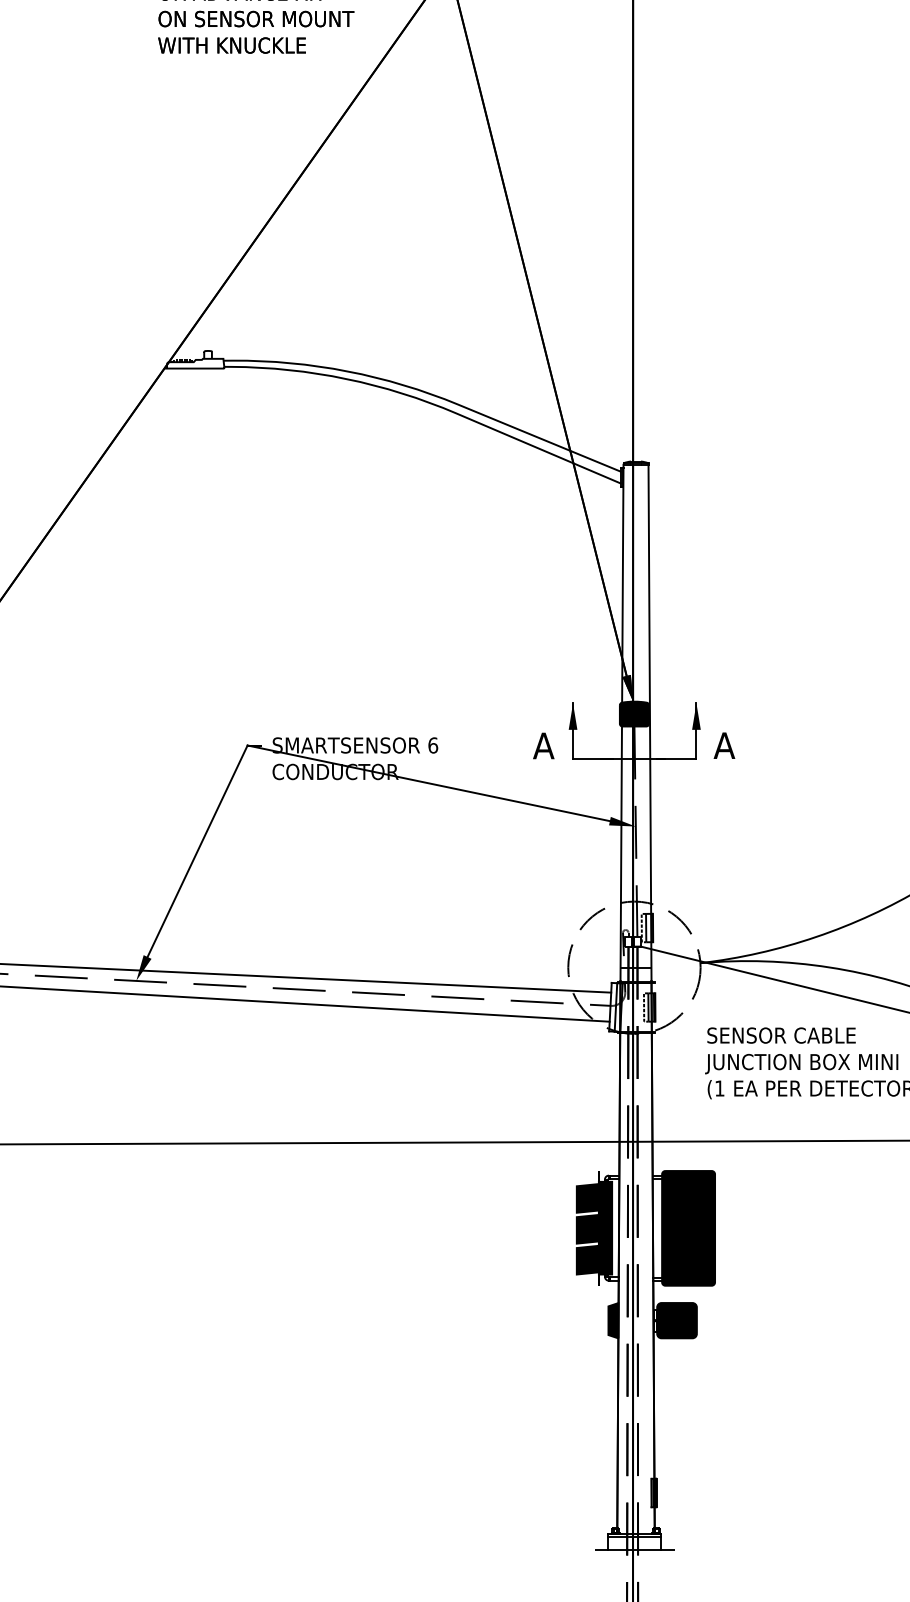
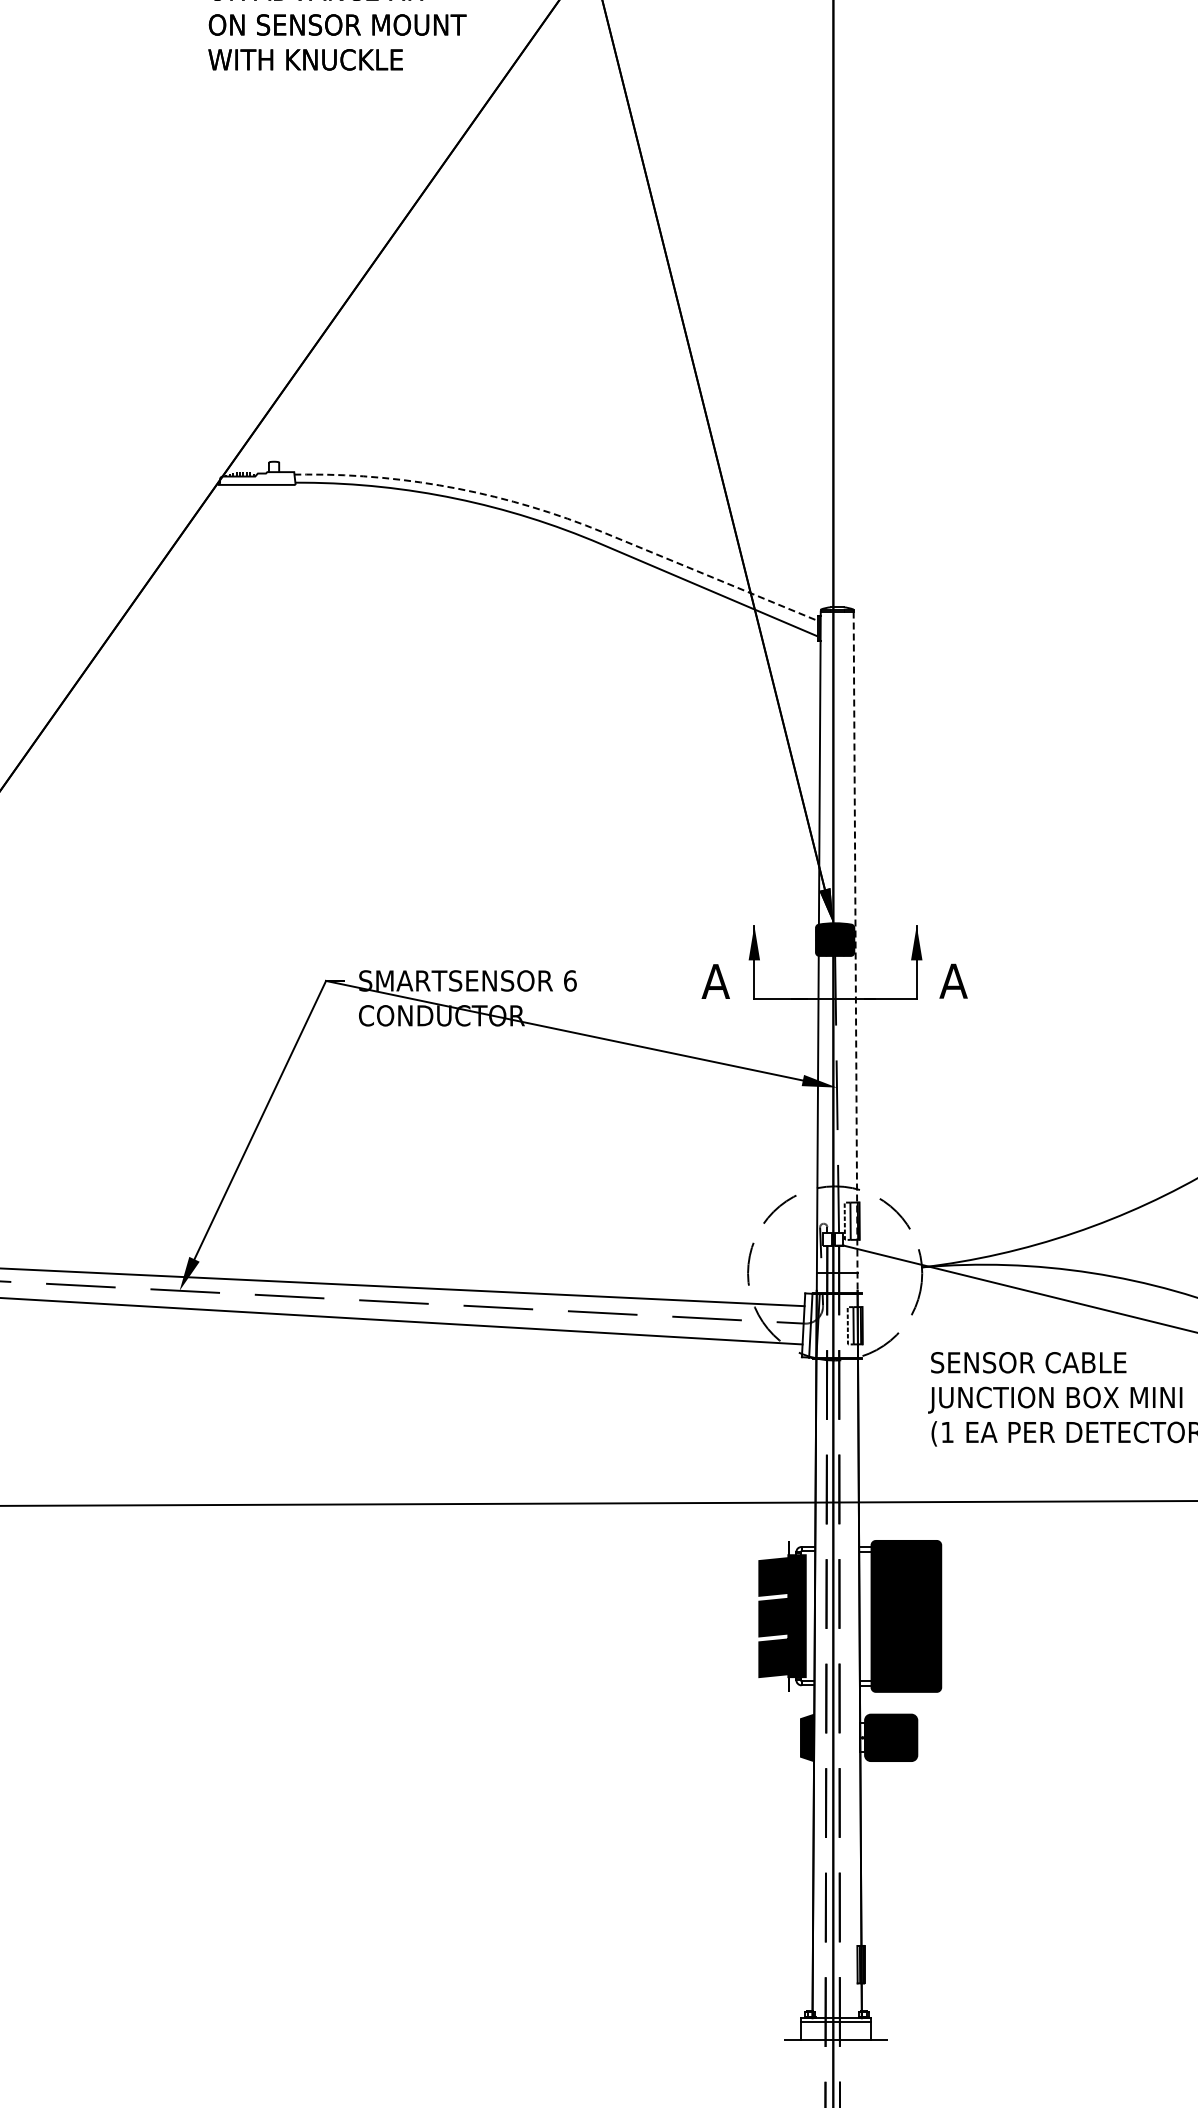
line: (422, 391) -> (556, 515), solid -> dashed
line: (649, 723) -> (855, 951), solid -> dashed

